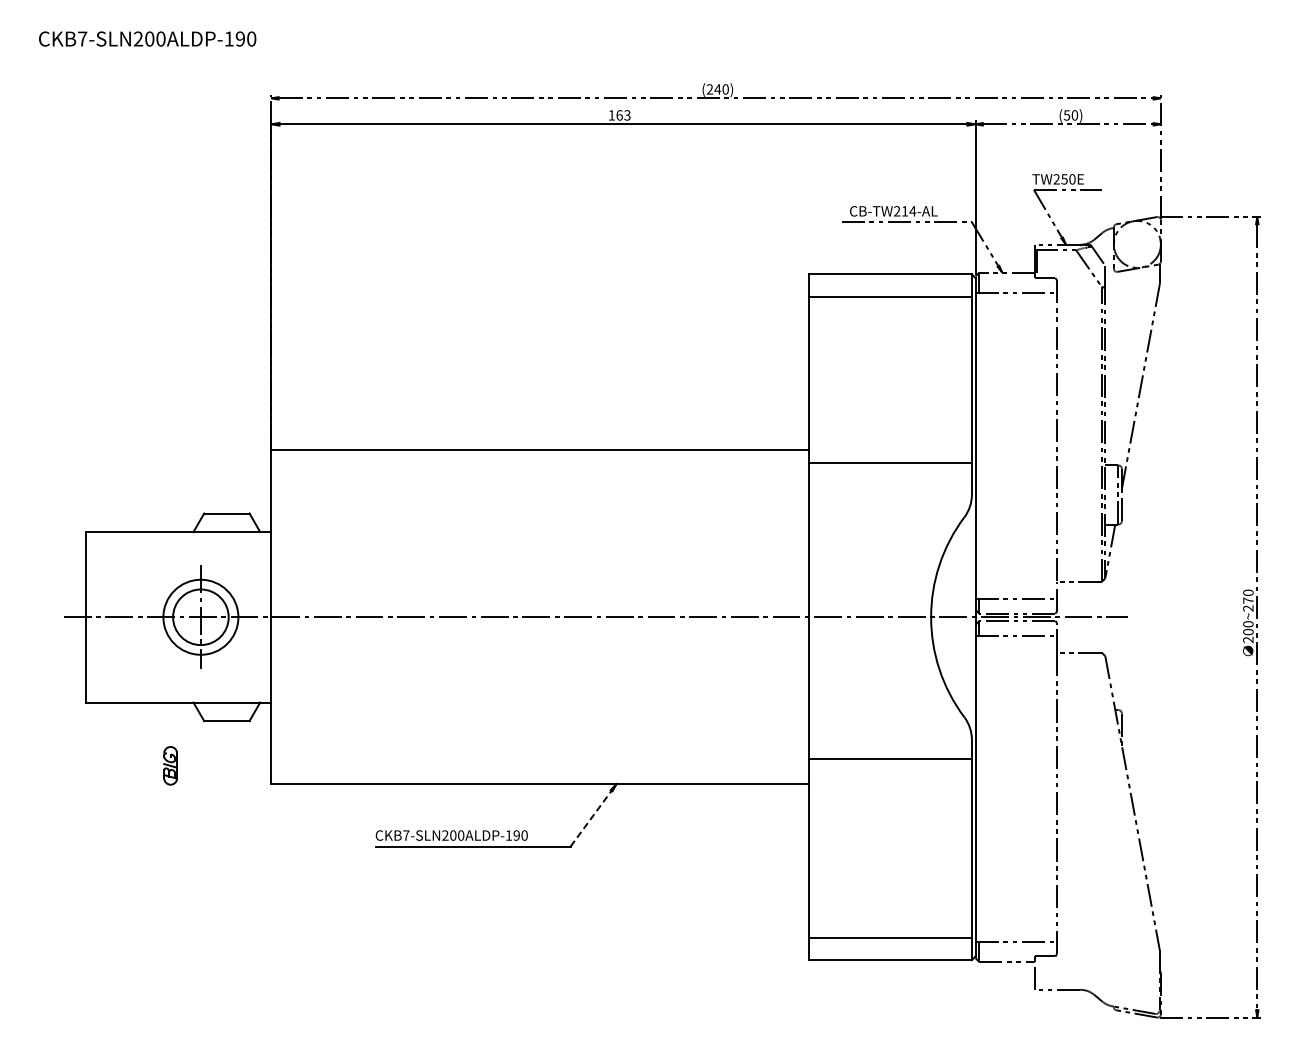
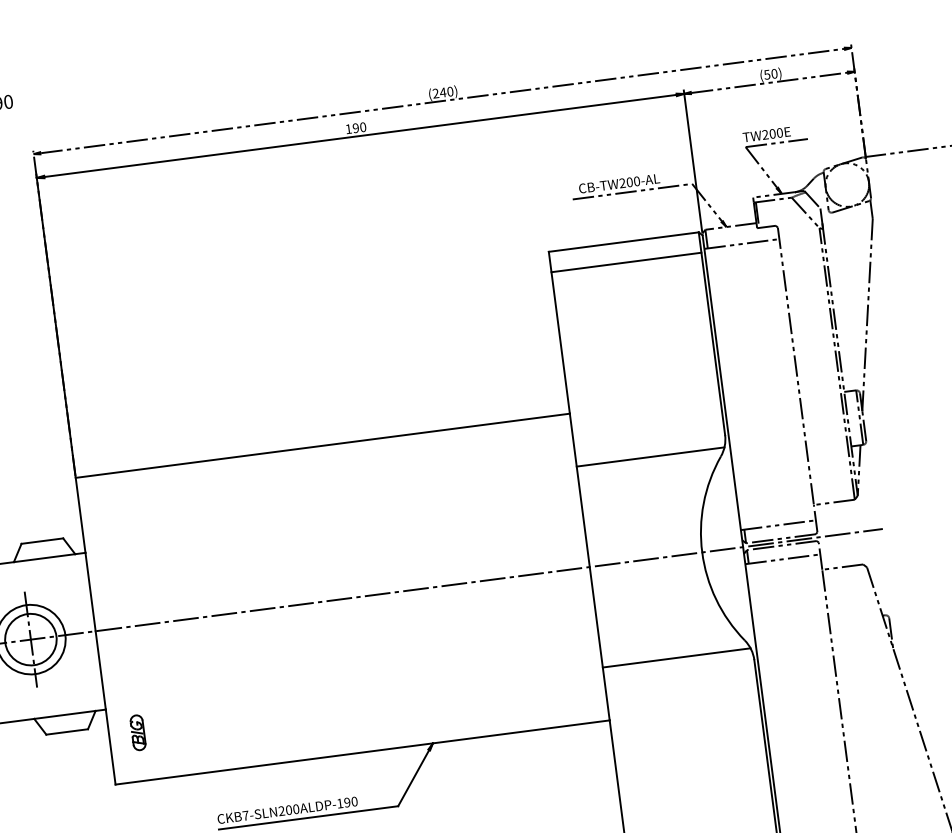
text: (623, 115) -> (359, 127), 163 -> 190
text: (1064, 179) -> (772, 134), TW250E -> TW200E
text: (908, 211) -> (632, 182), CB-TW214-AL -> CB-TW200-AL
line: (888, 463) -> (650, 457), moved
line: (888, 758) -> (676, 657), moved
part: (170, 765) -> (137, 732), moved
line: (591, 818) -> (414, 777), dashed -> solid

